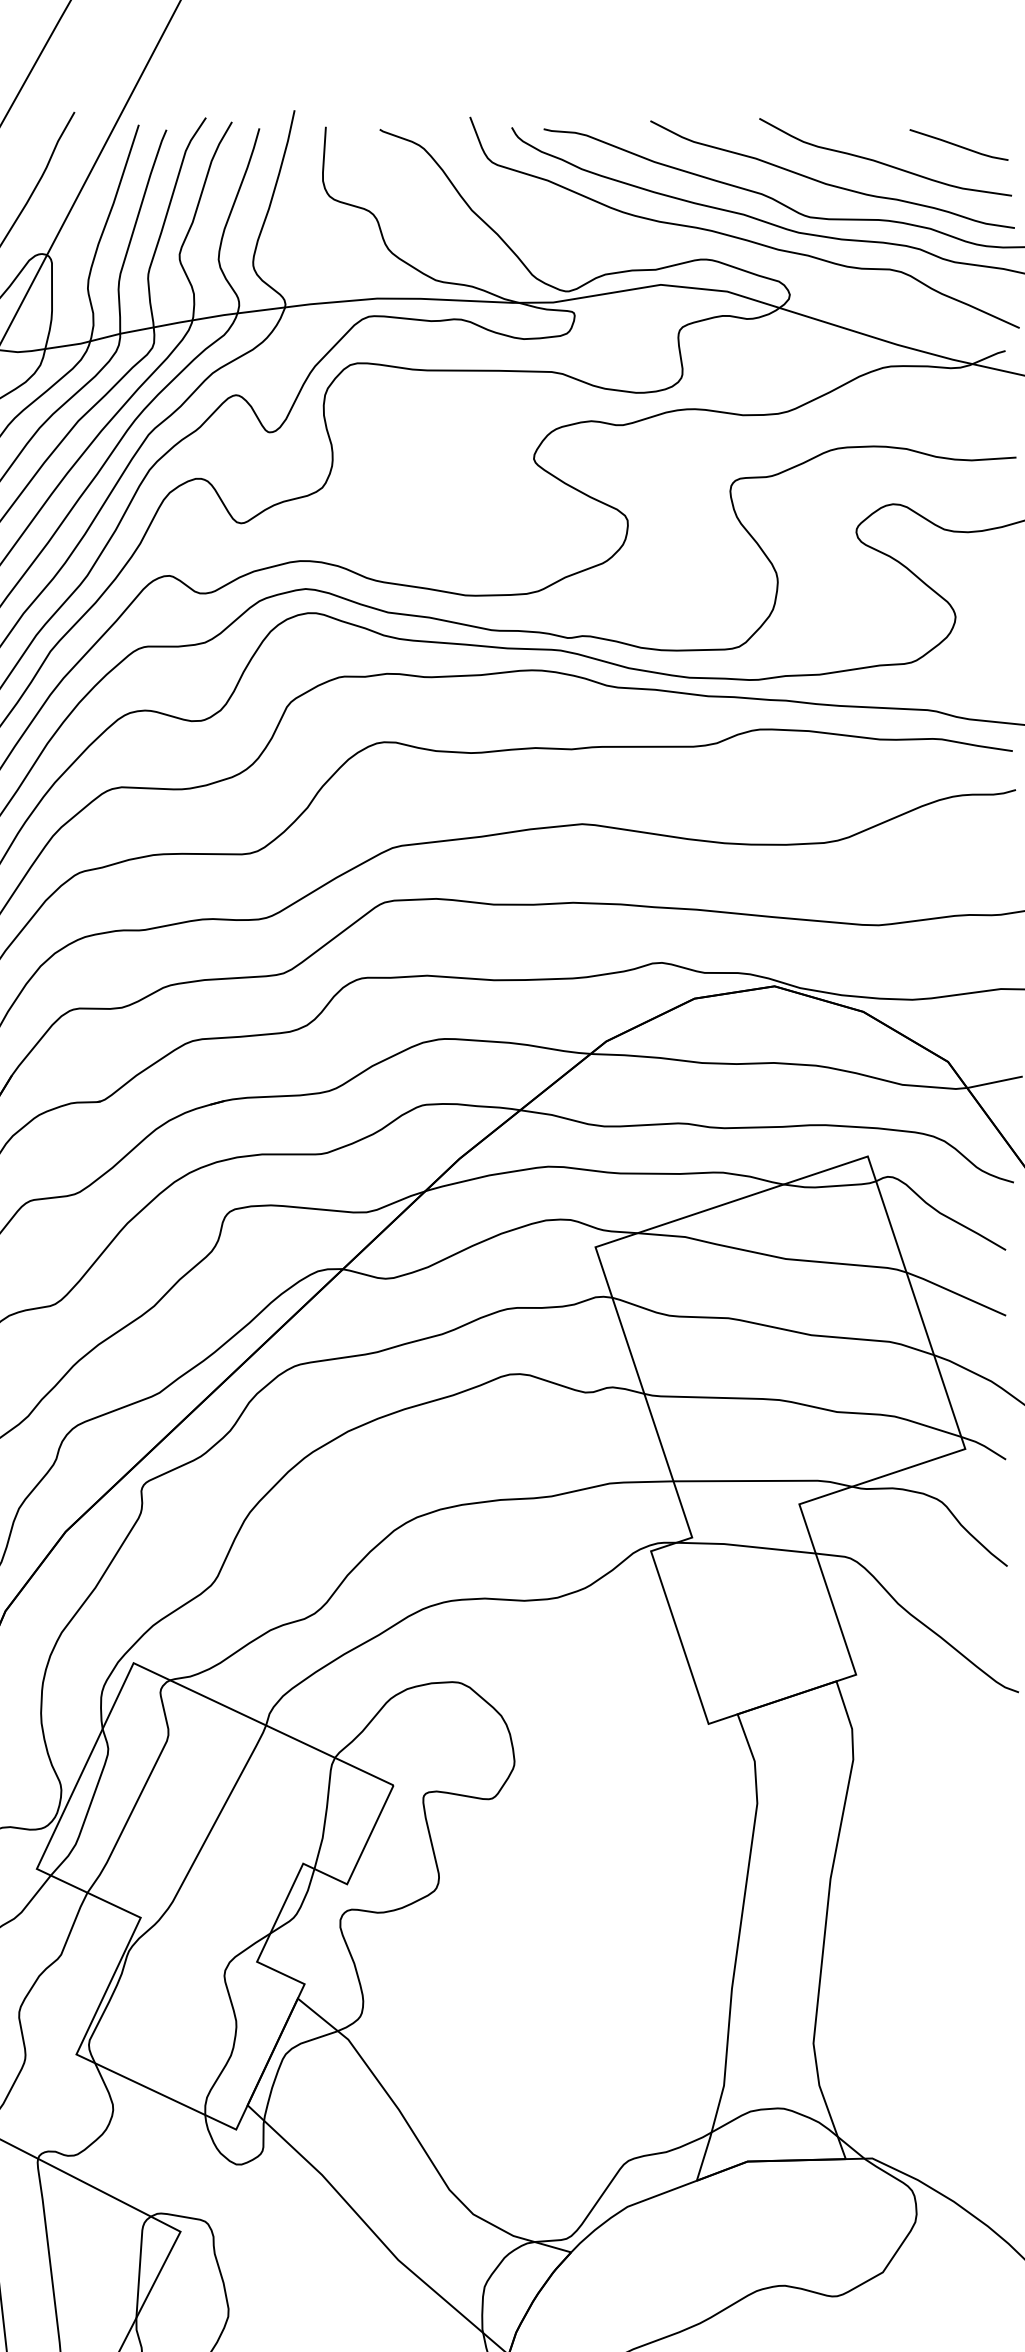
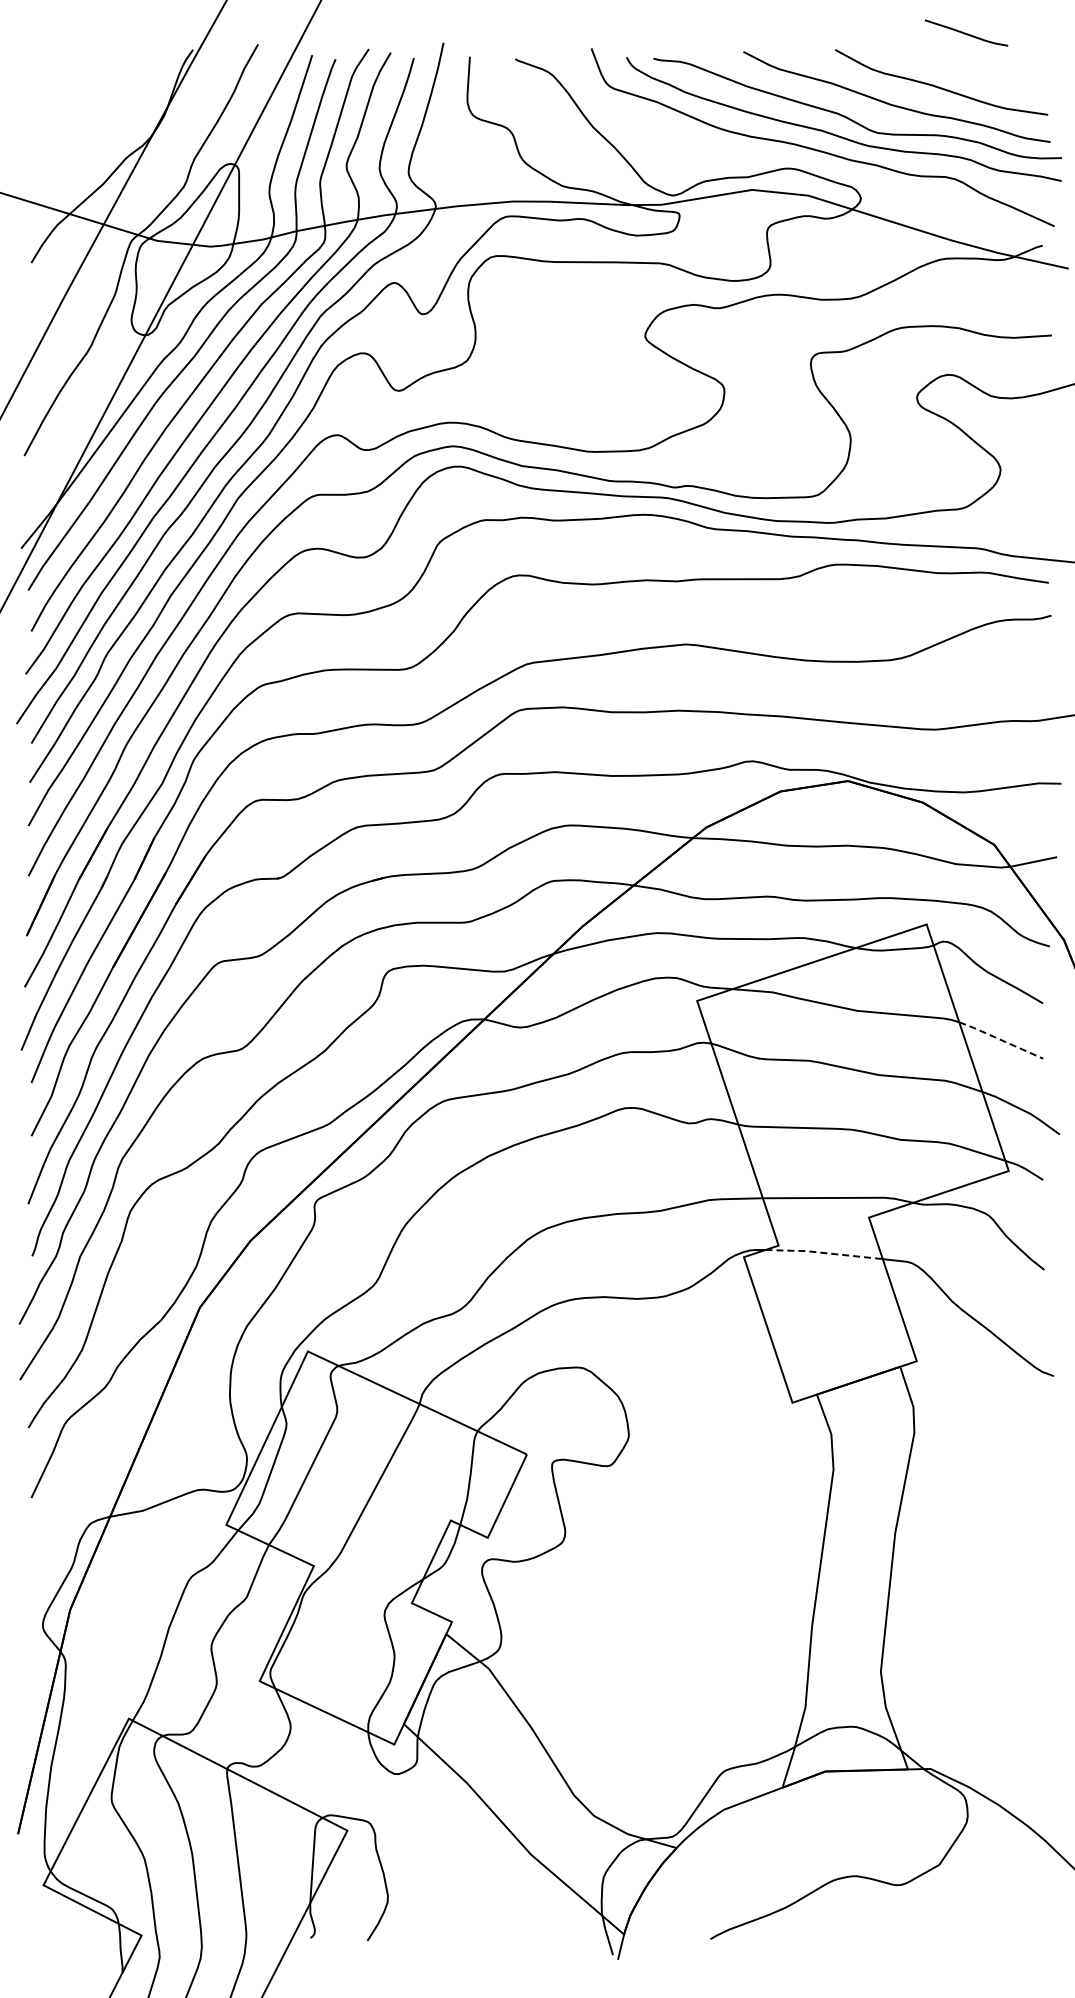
line: (957, 144) -> (965, 32), moved
line: (955, 1292) -> (1000, 1039), solid -> dashed
line: (745, 1545) -> (823, 1252), solid -> dashed

